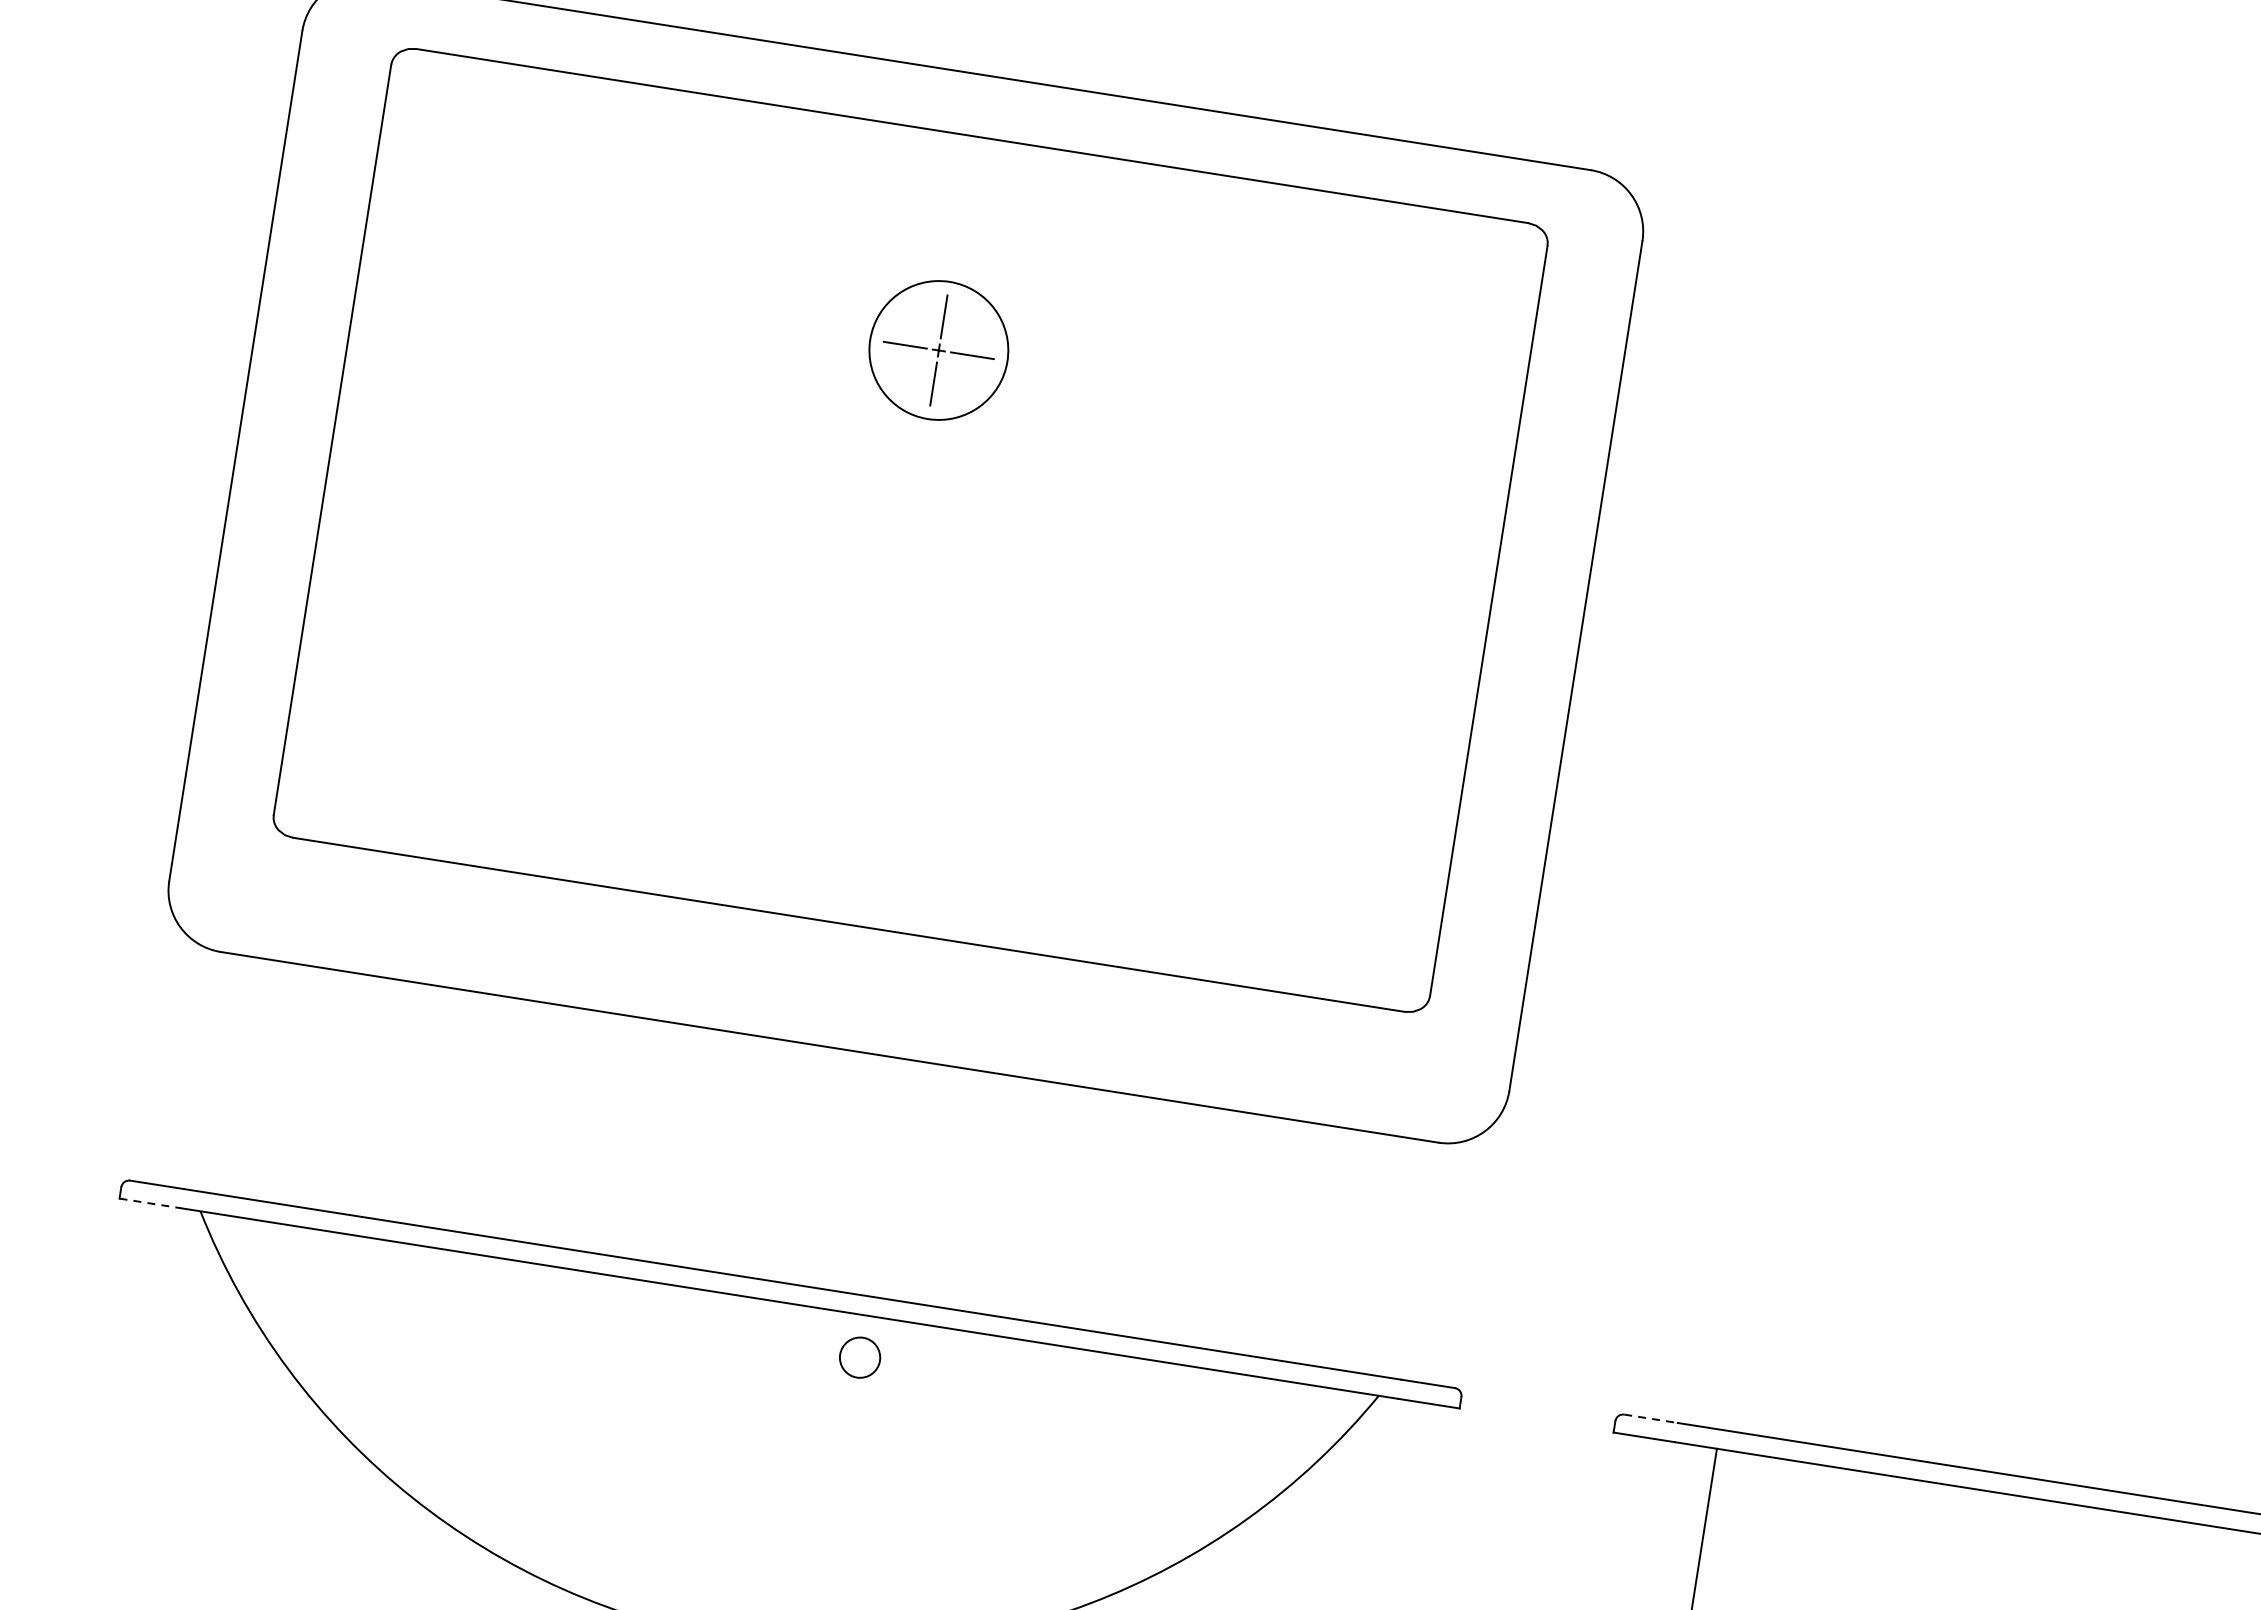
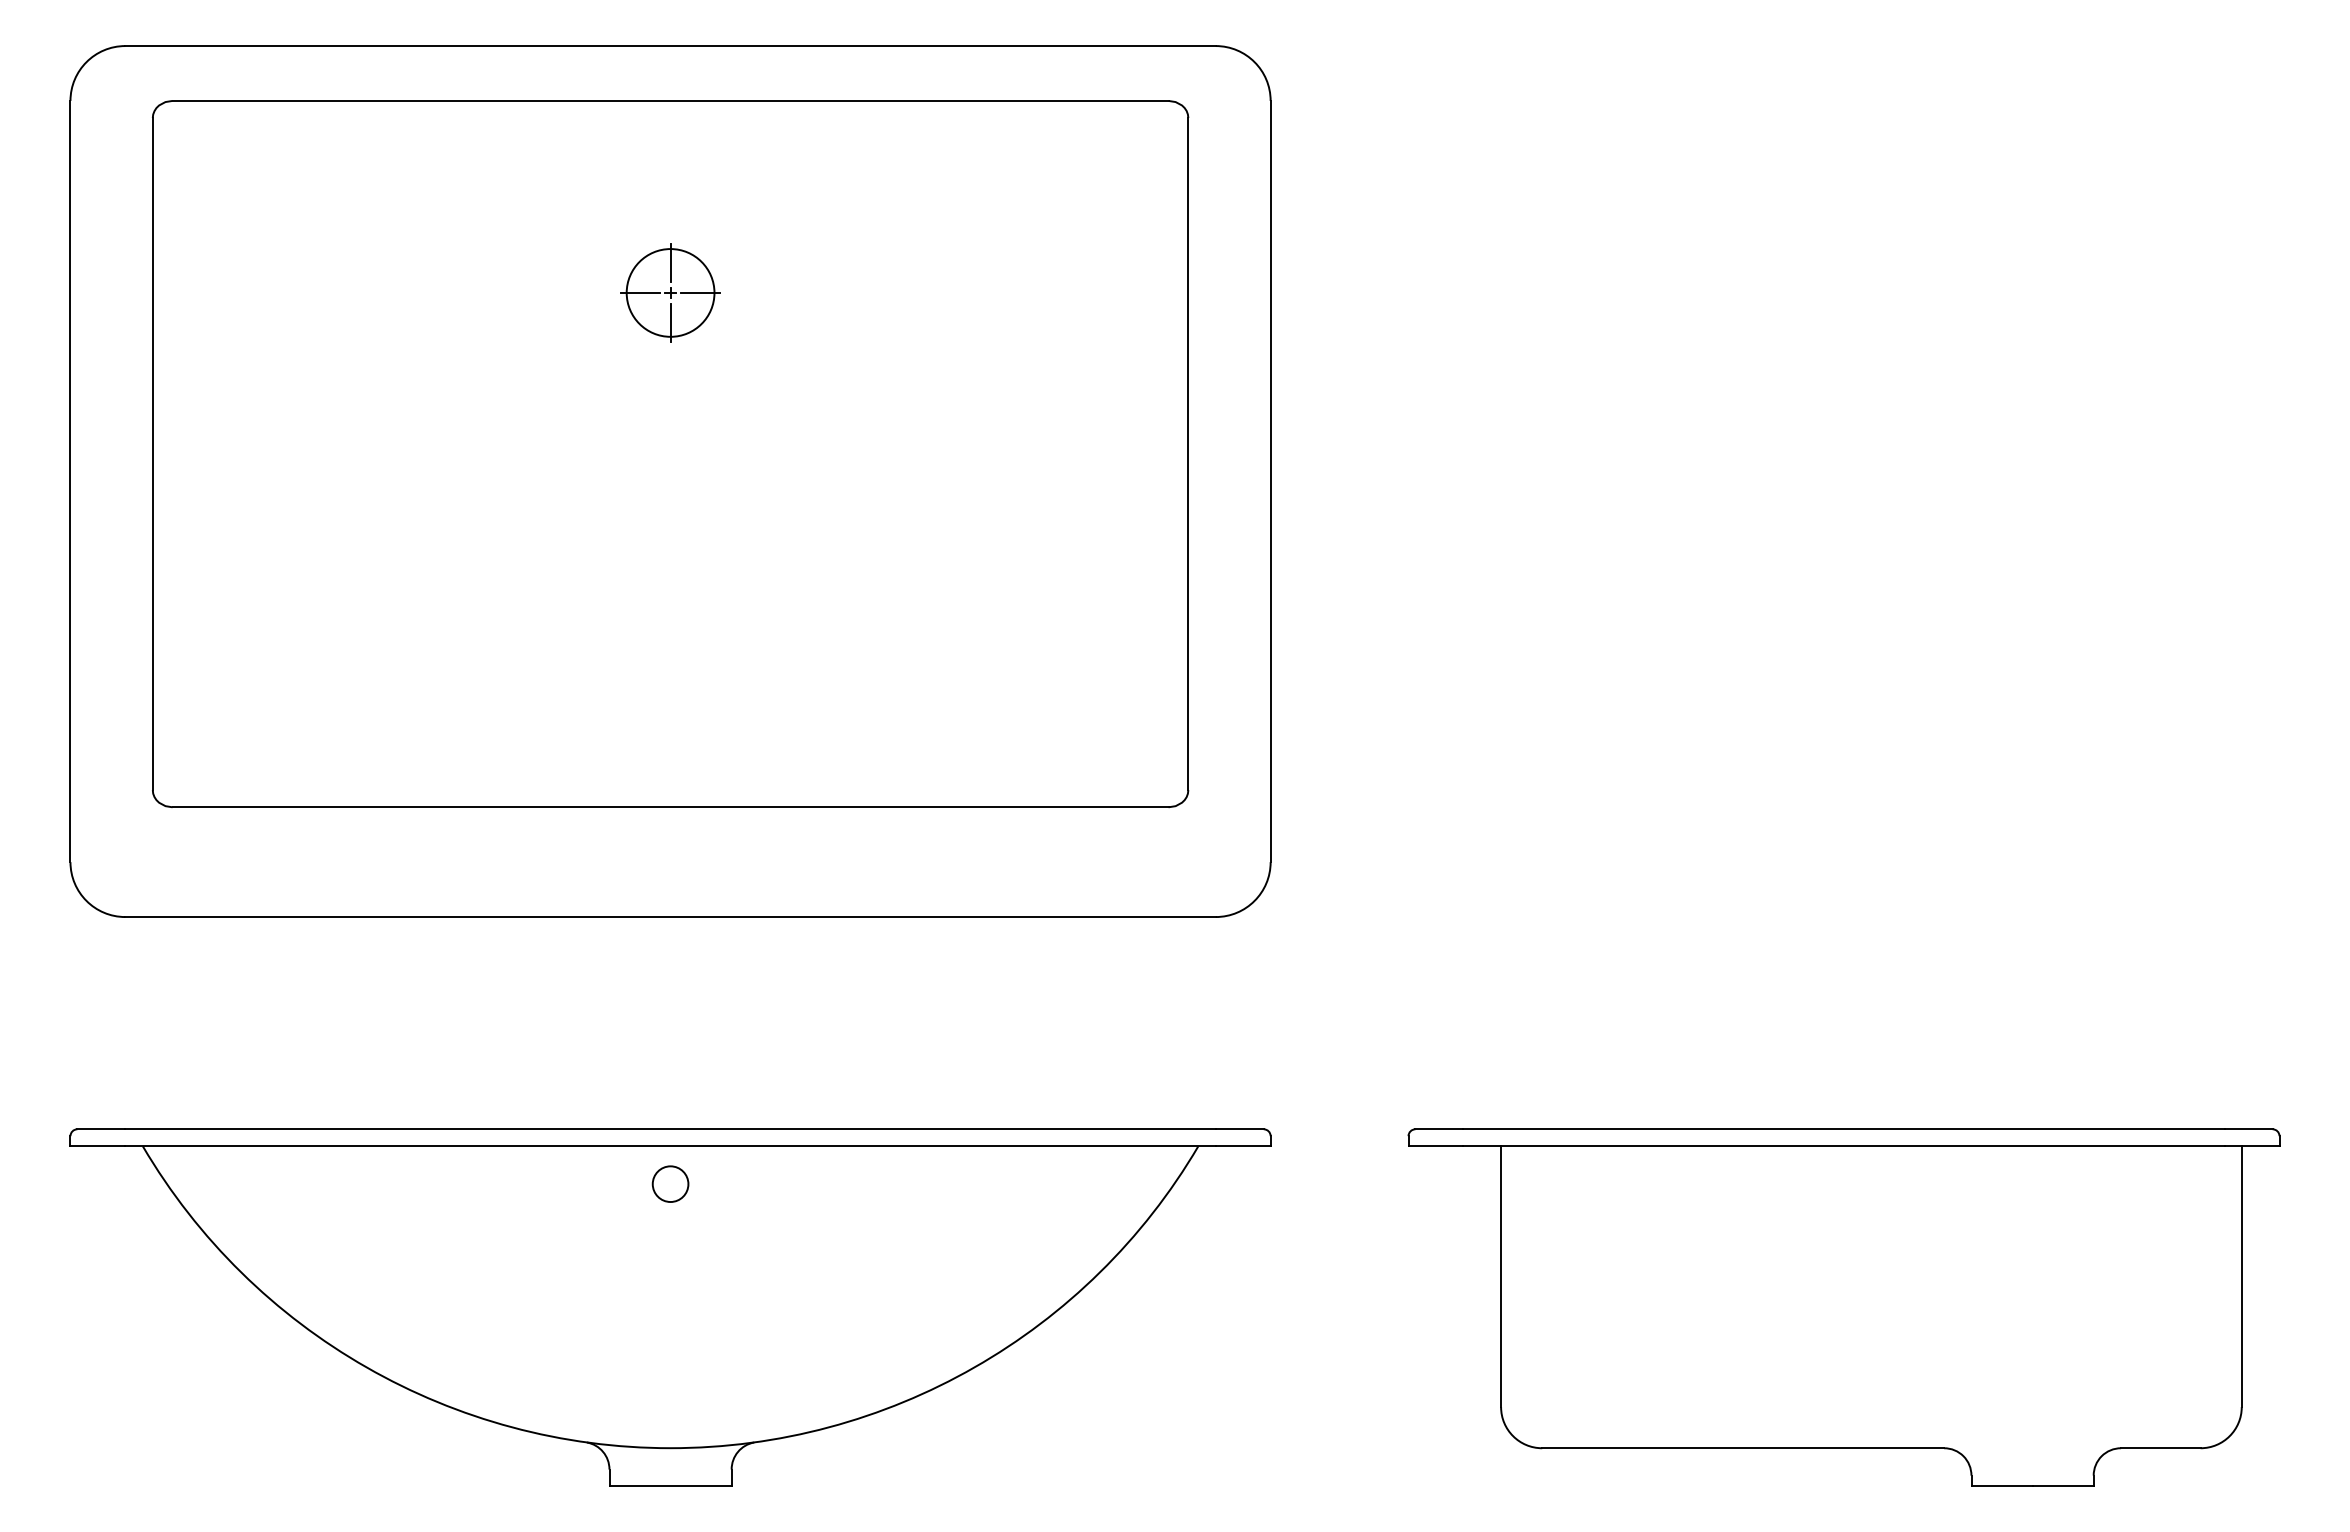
circle: (938, 349) -> (670, 292), size x0.71
line: (150, 1203) -> (98, 1146), dashed -> solid
circle: (860, 1356) -> (670, 1183), moved
line: (1651, 1419) -> (1439, 1129), dashed -> solid

